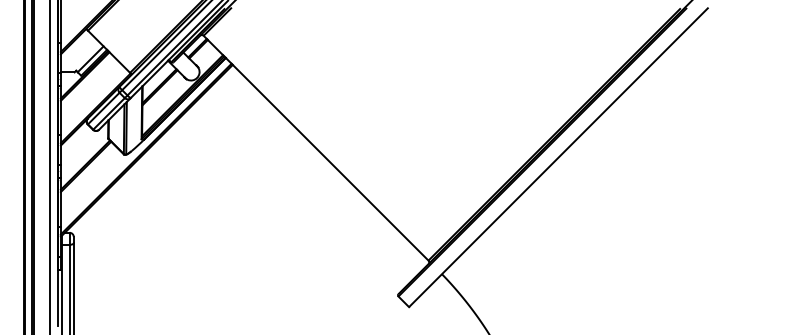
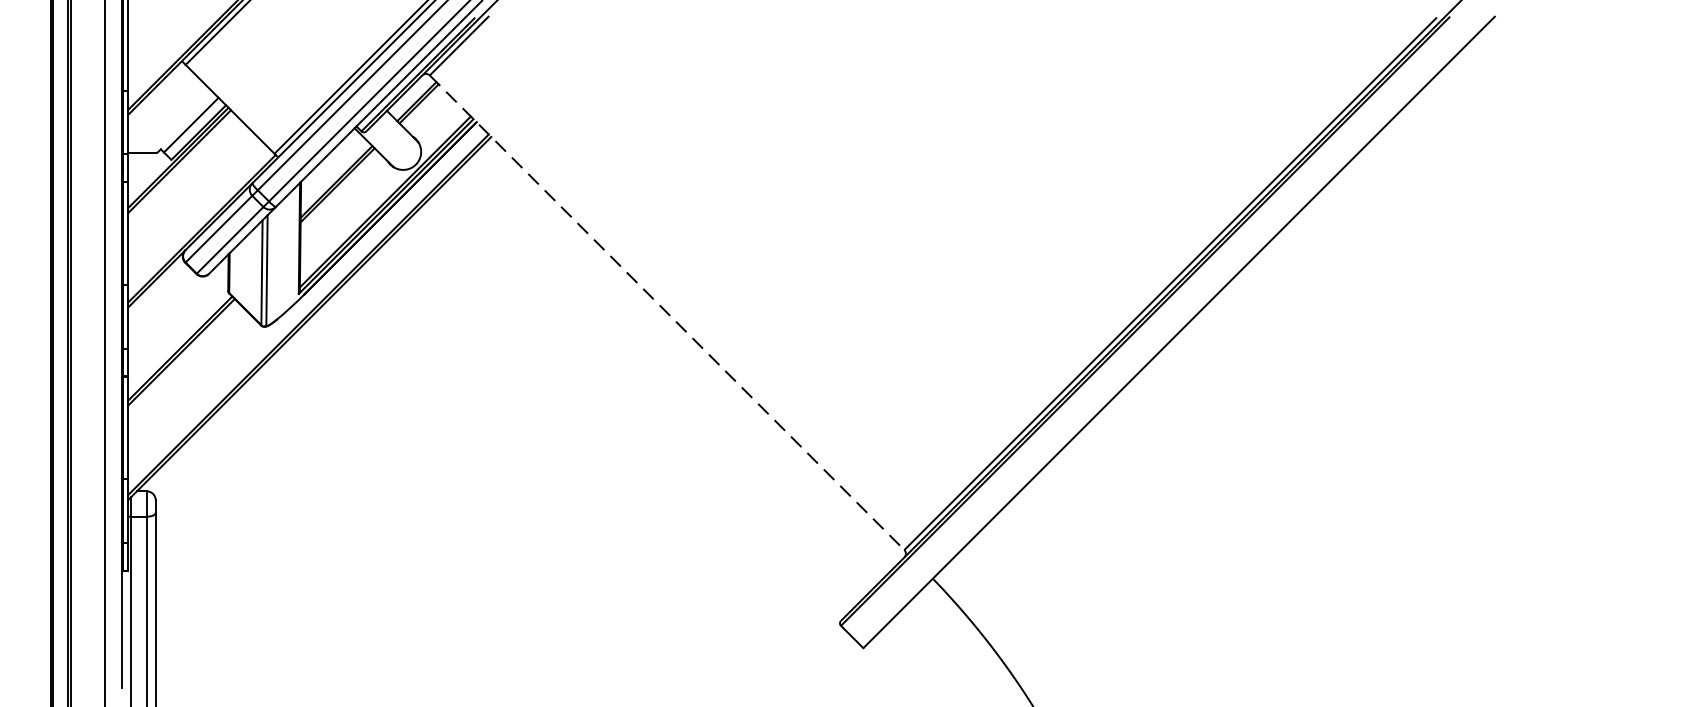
line: (316, 148) -> (667, 313), solid -> dashed

